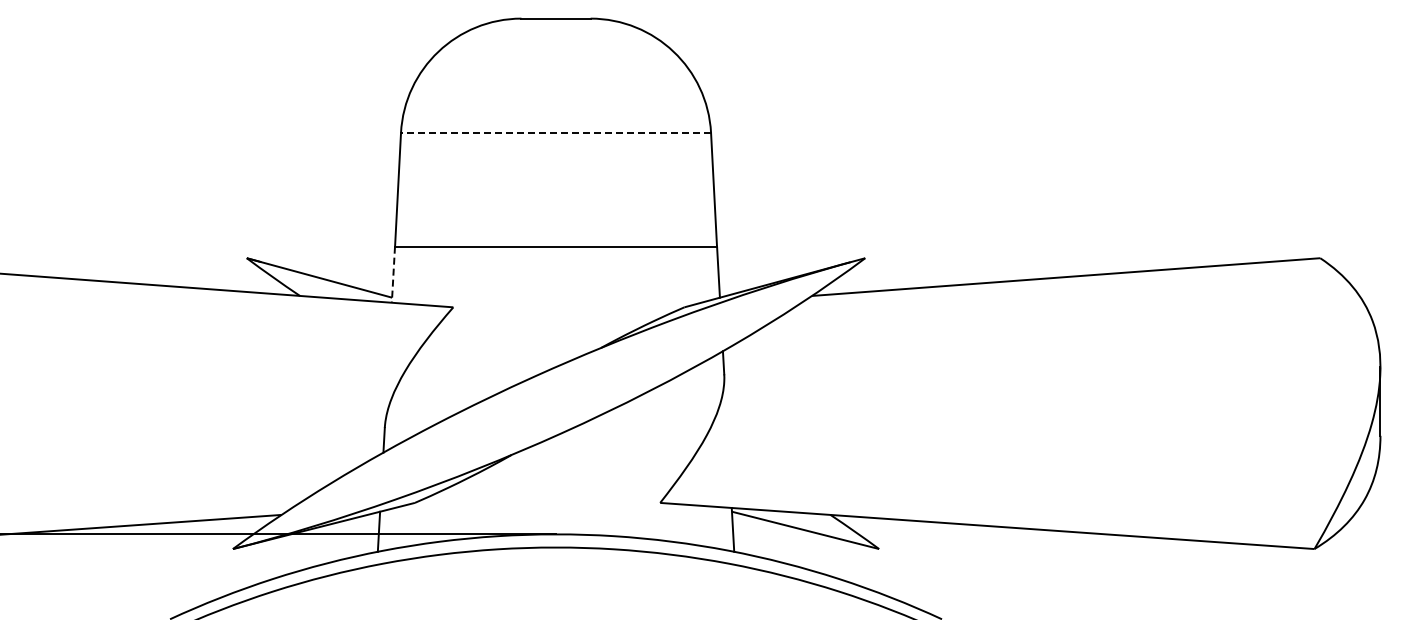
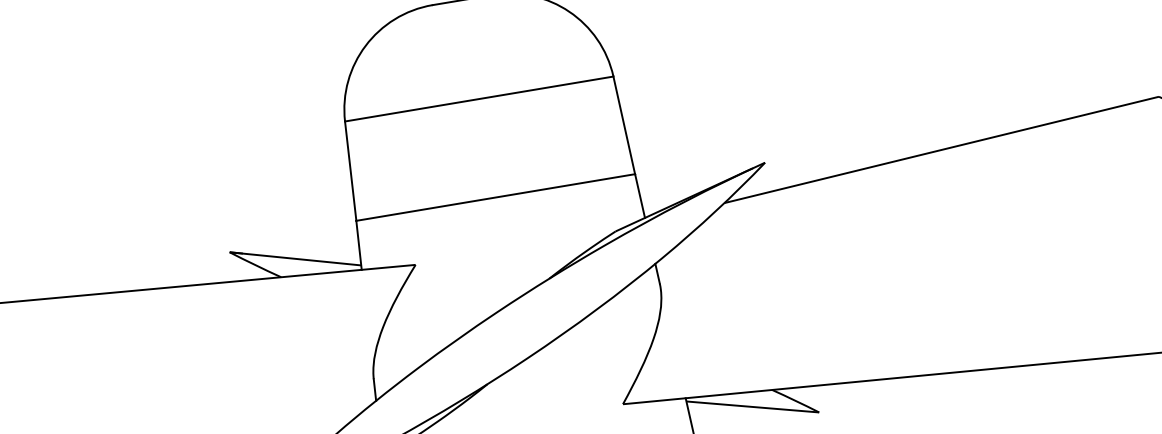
line: (555, 132) -> (478, 98), dashed -> solid
line: (393, 275) -> (359, 246), dashed -> solid

